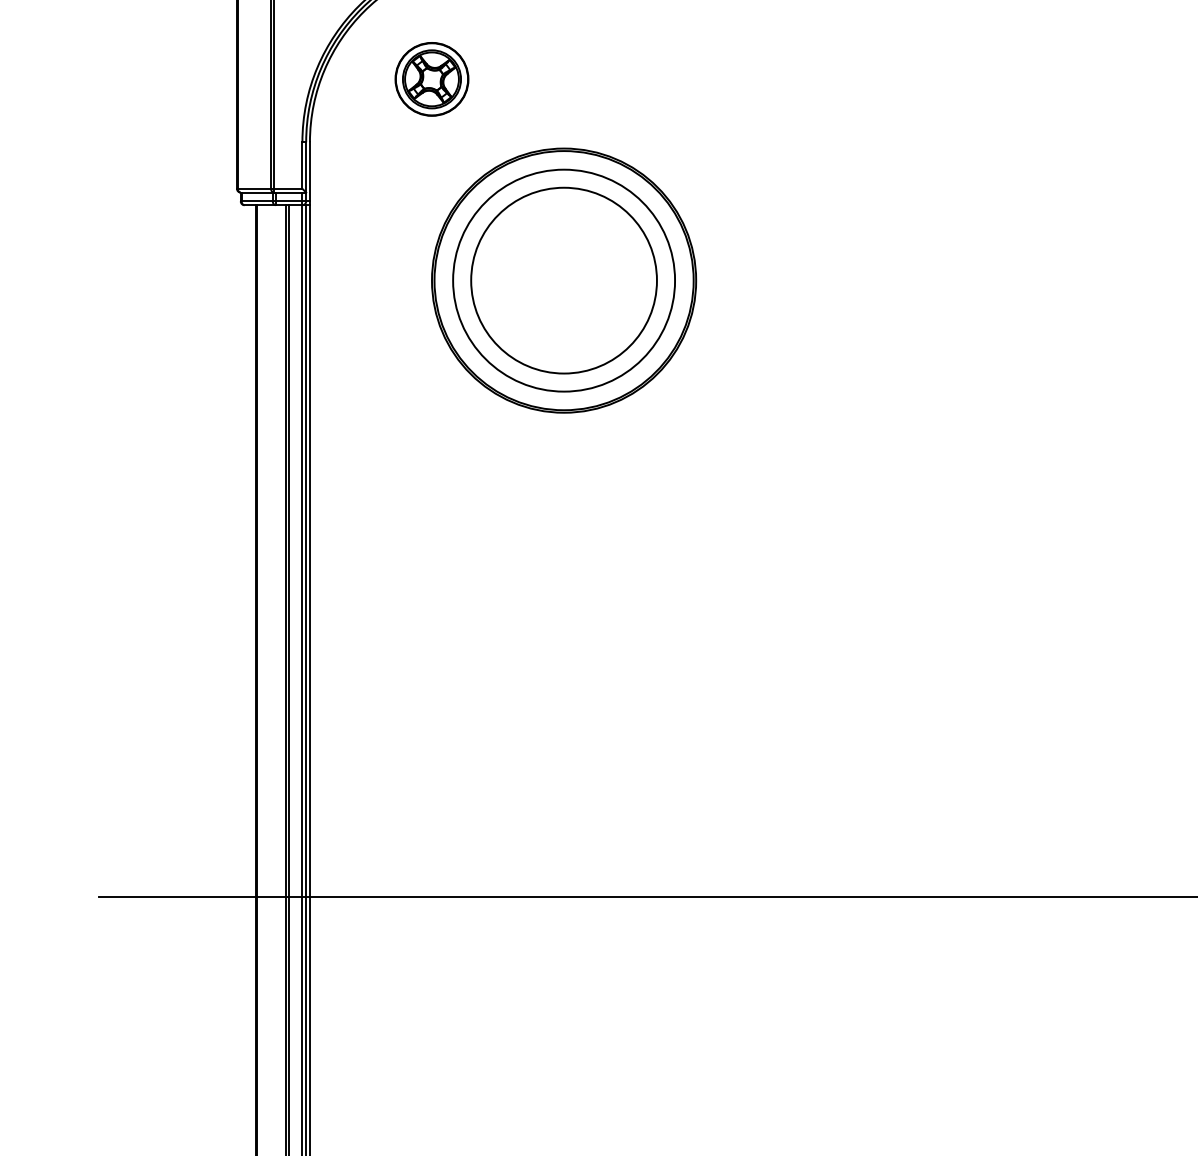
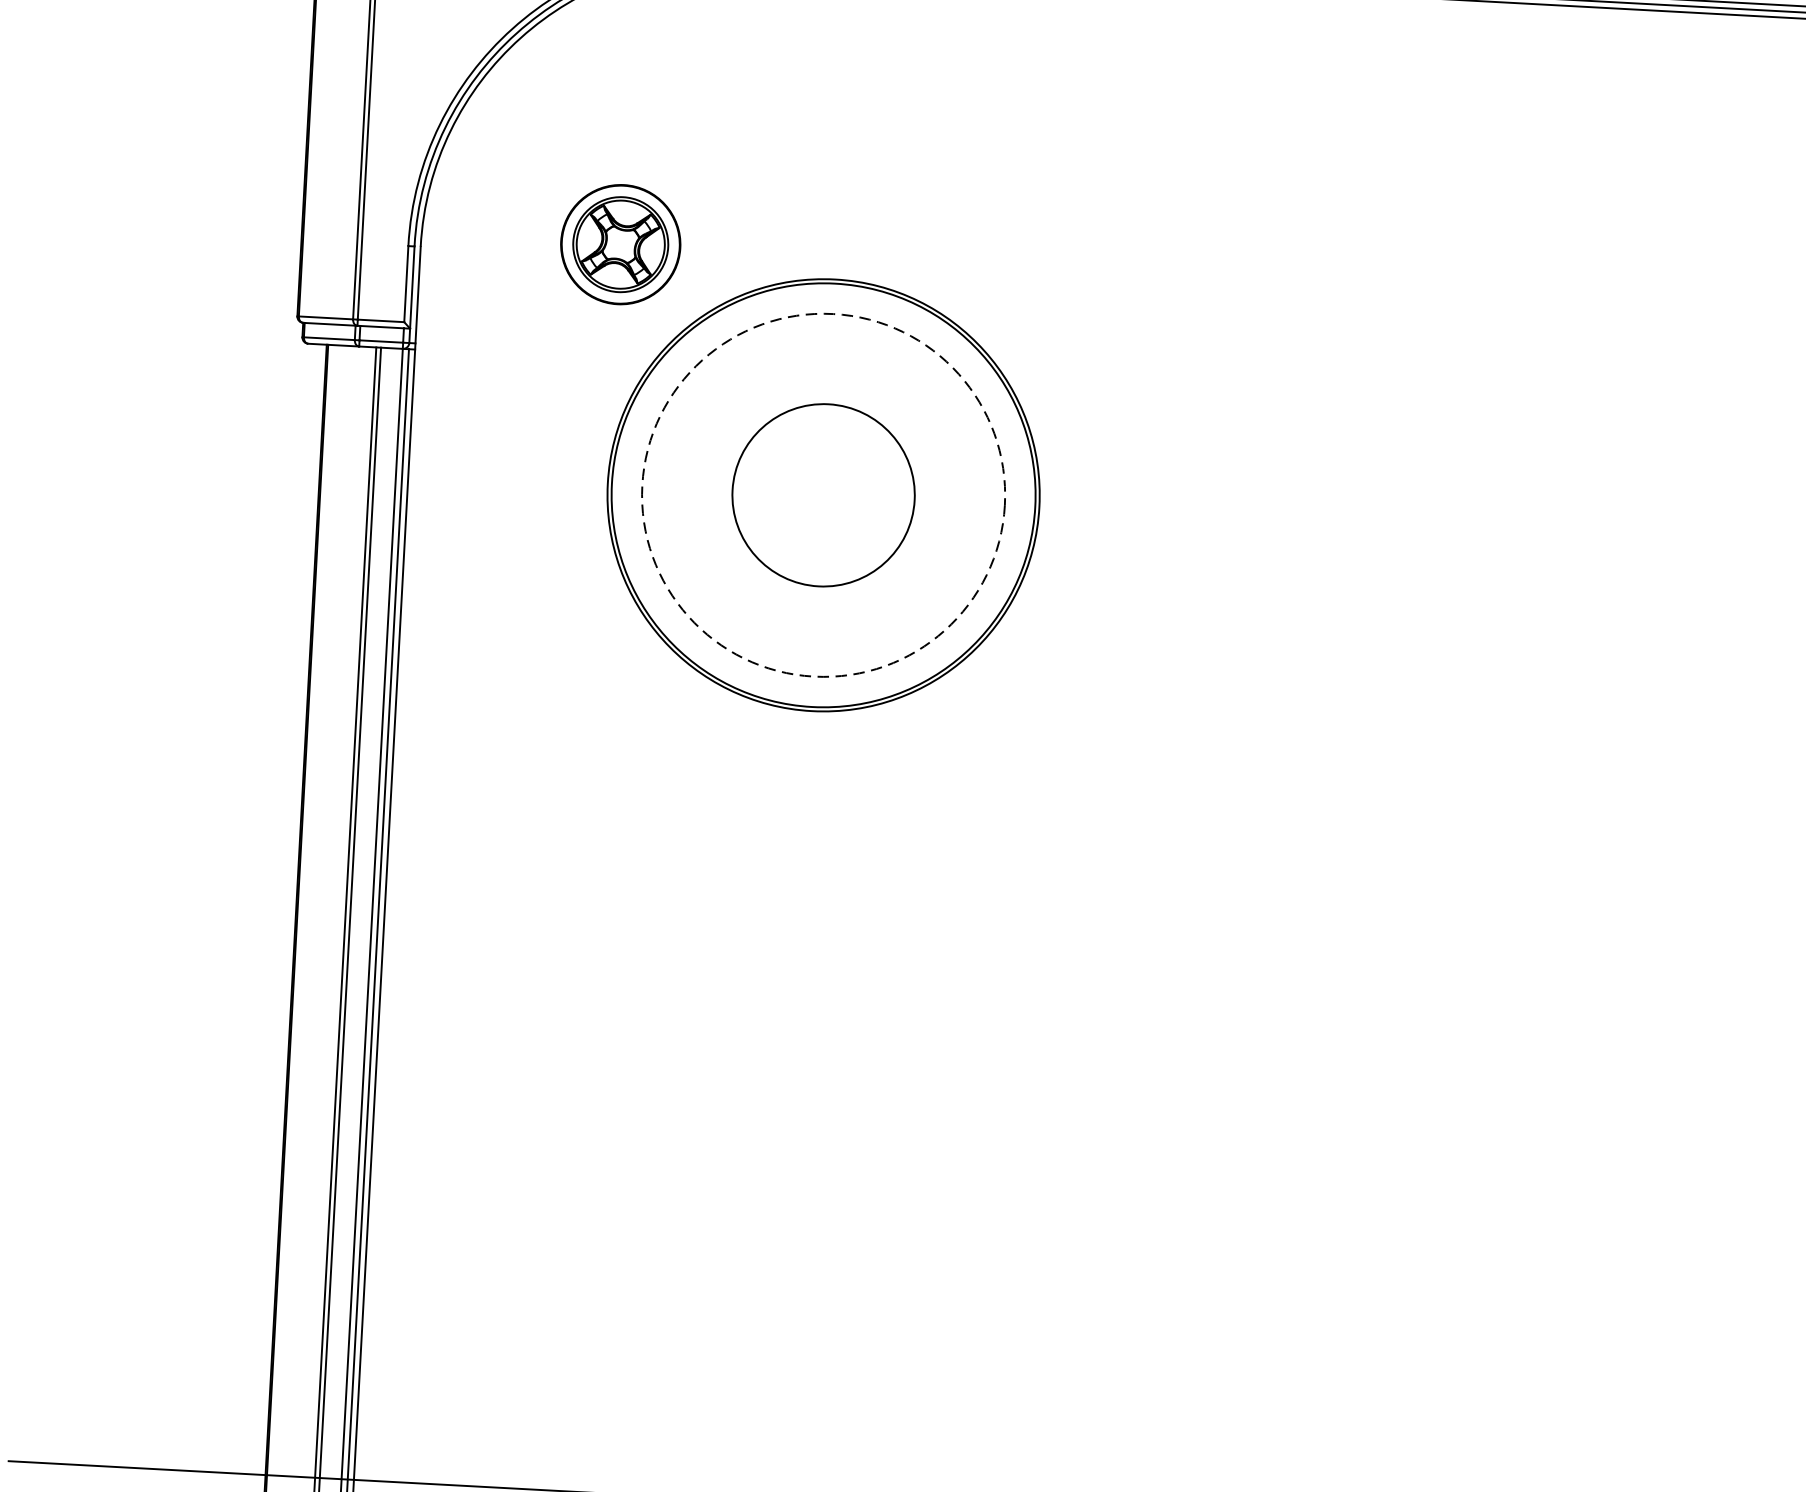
part: (431, 79) -> (619, 244), moved
circle: (563, 280) -> (822, 495), size x0.6
circle: (564, 280) -> (824, 495), solid -> dashed

